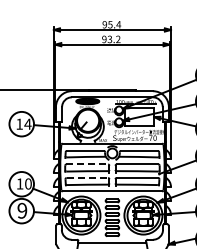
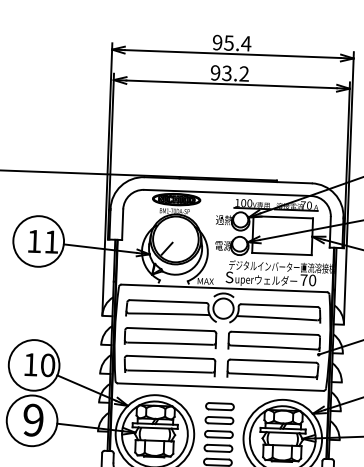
text: (27, 123) -> (50, 240), 14 -> 11
line: (87, 164) -> (171, 329), dashed -> solid
line: (87, 177) -> (170, 356), dashed -> solid

